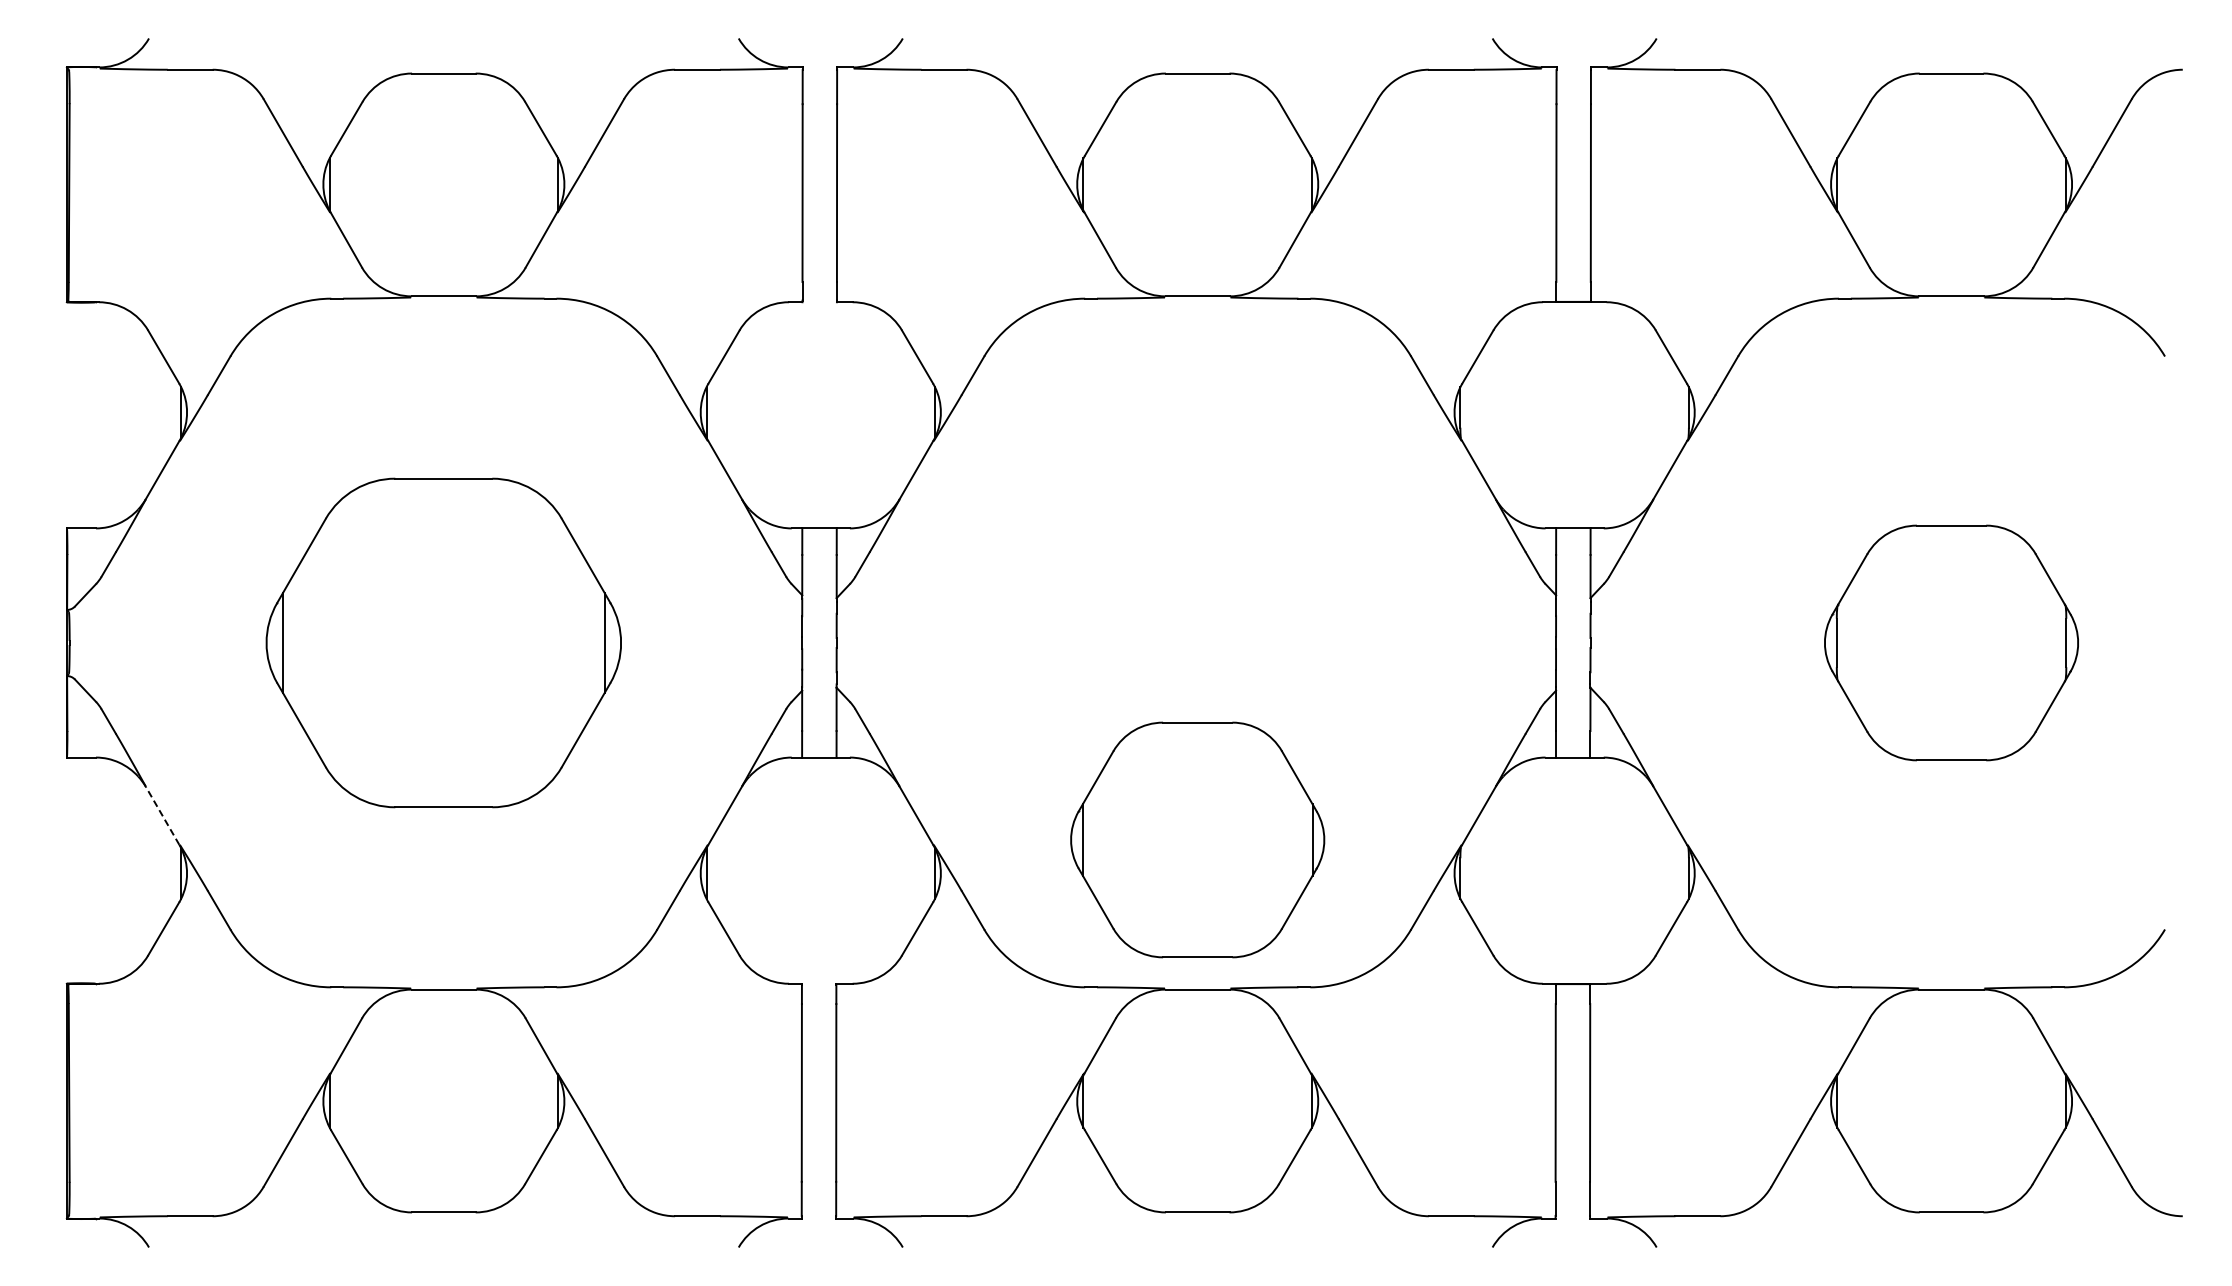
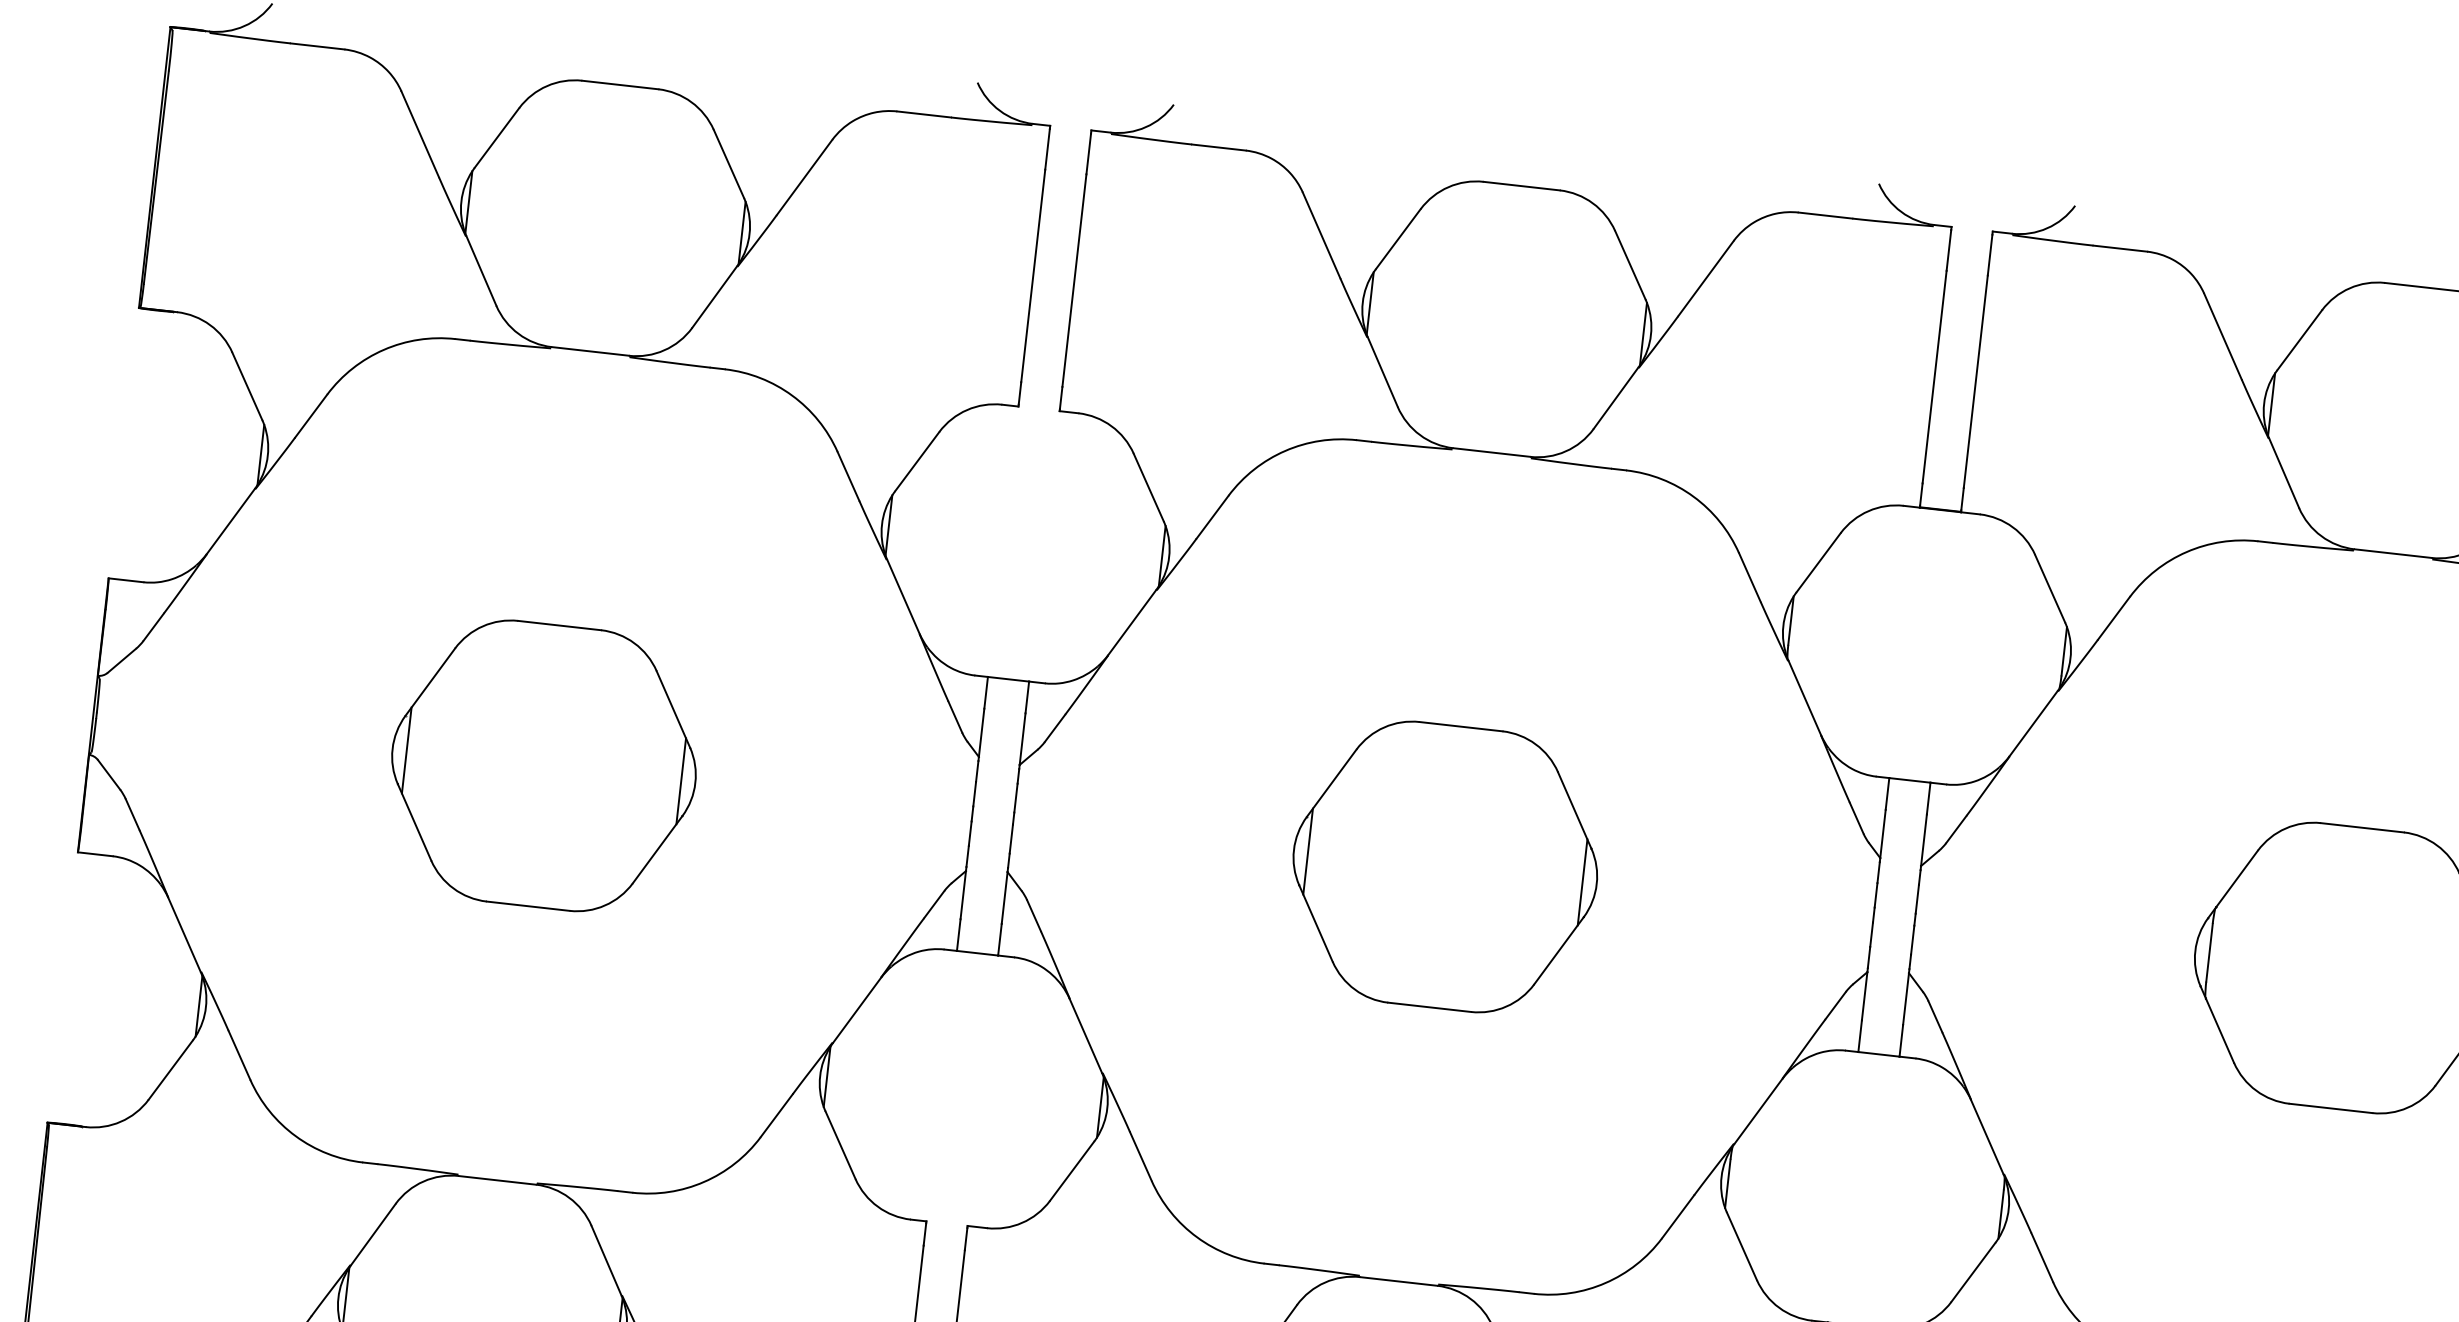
part: (443, 642) -> (543, 765), size x0.71
line: (162, 815) -> (184, 934), dashed -> solid
part: (1197, 839) -> (1445, 866), moved

